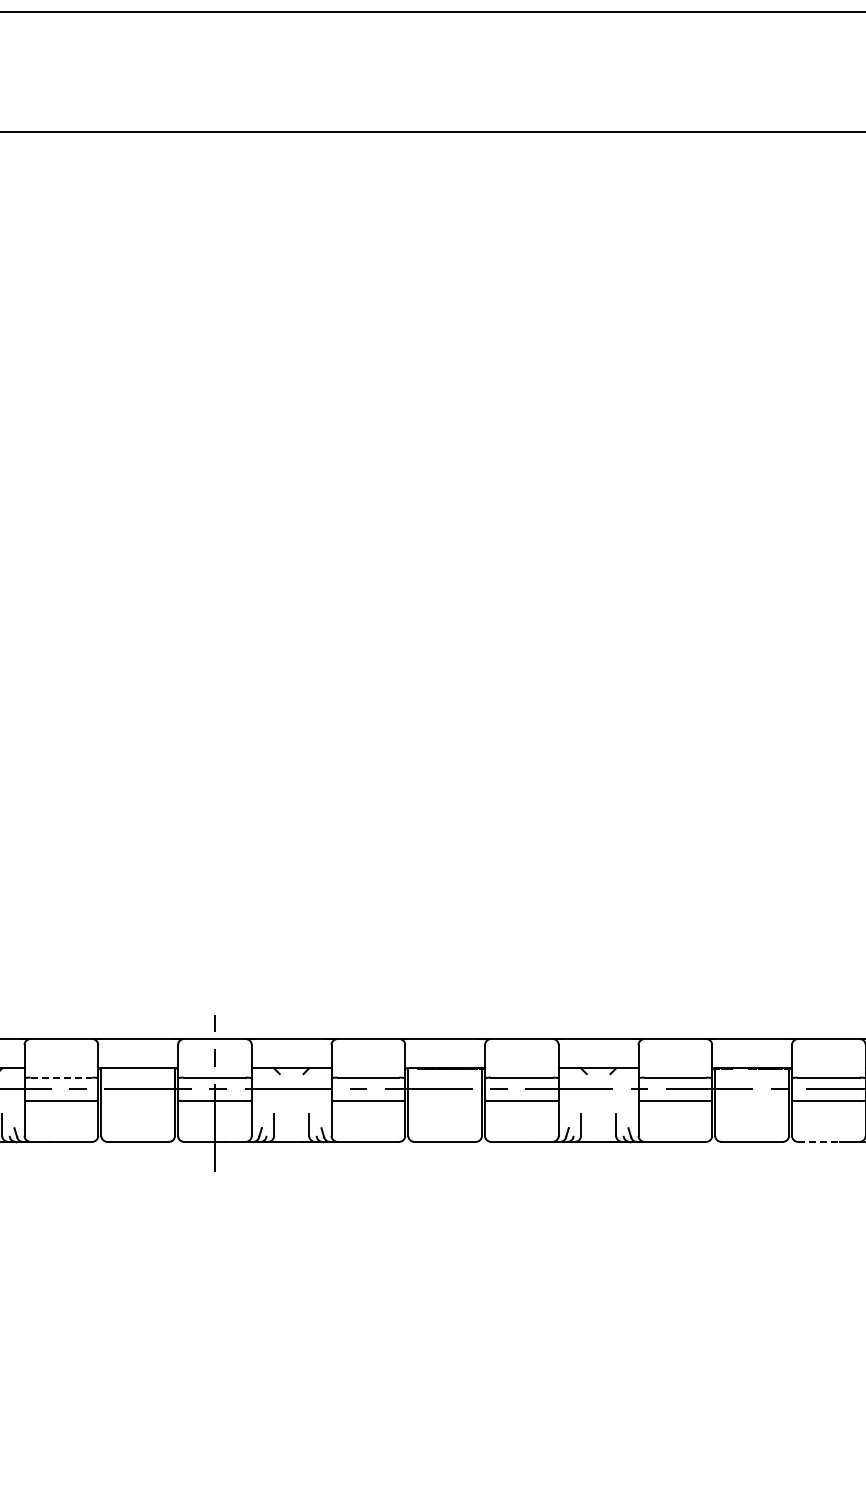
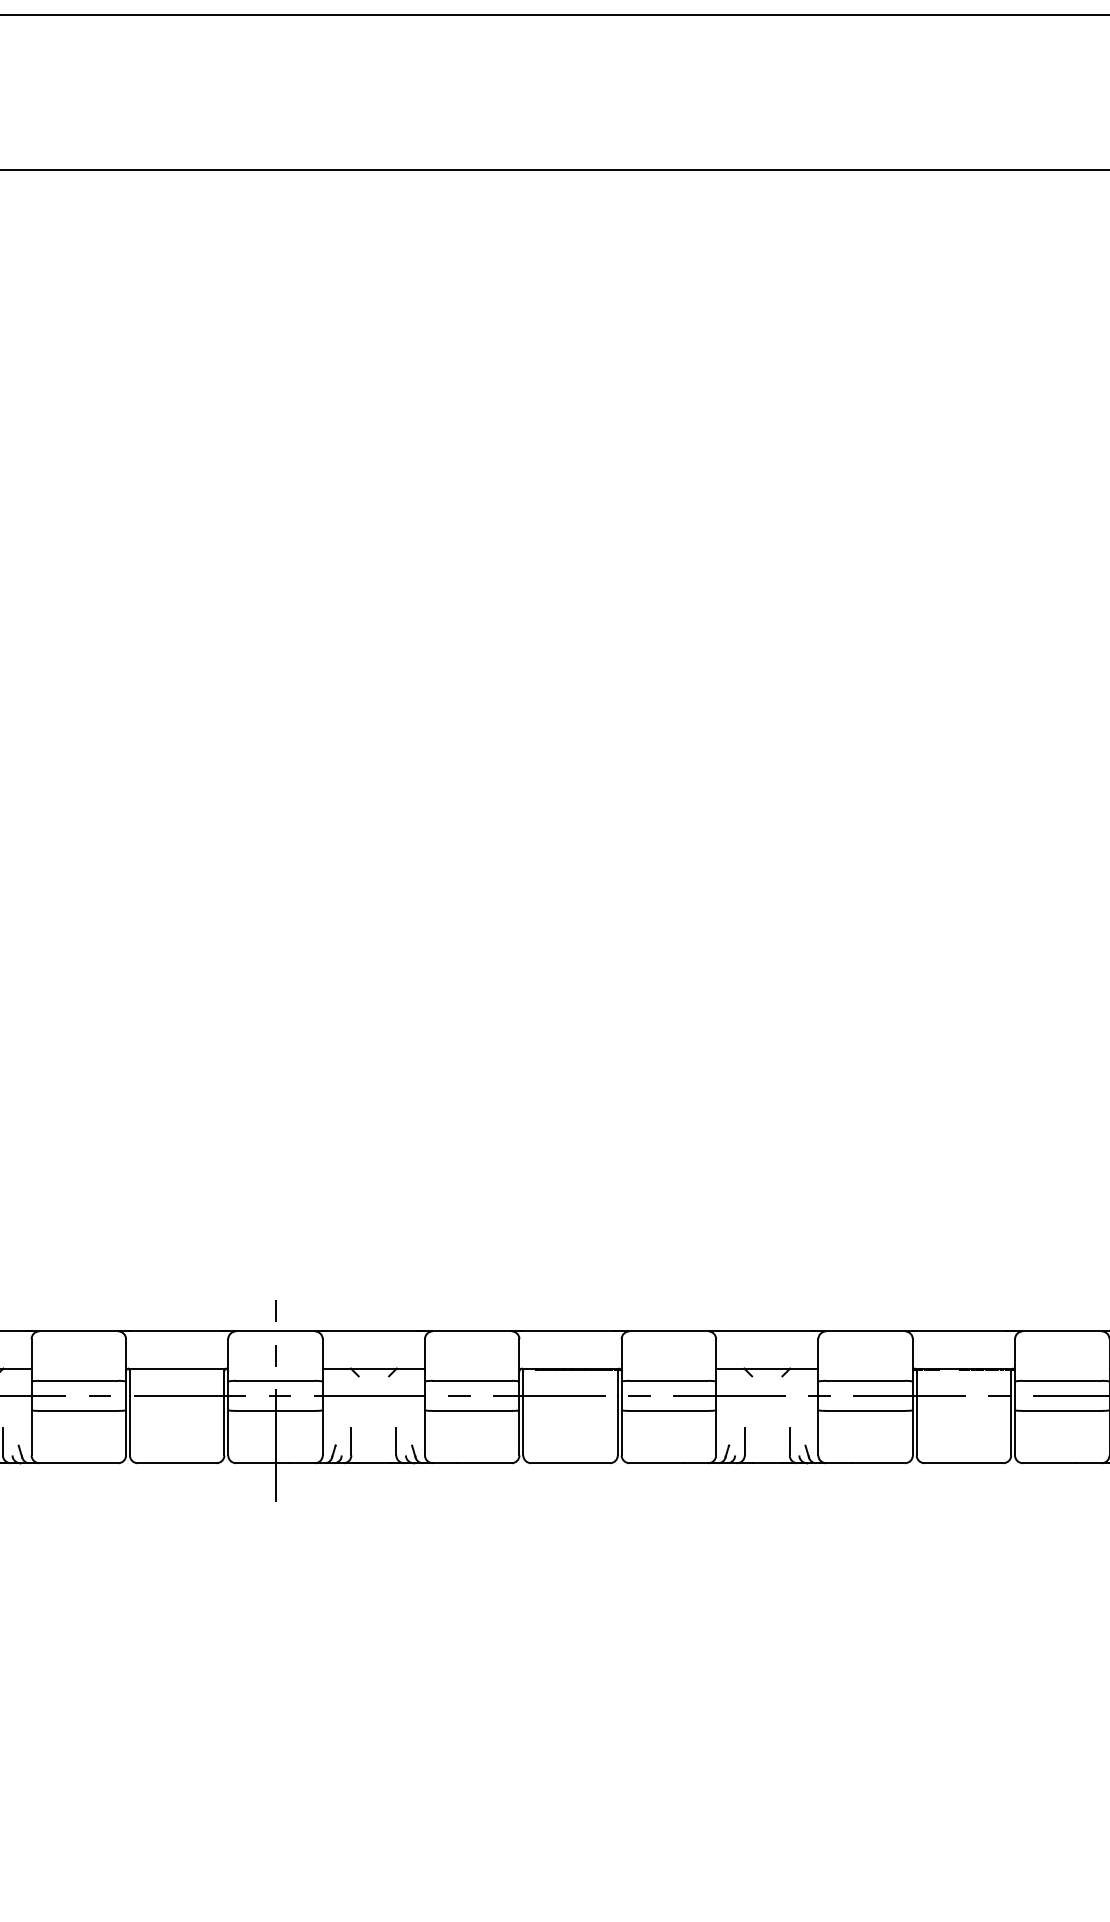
line: (61, 1077) -> (78, 1380), dashed -> solid
line: (819, 1141) -> (1050, 1462), dashed -> solid

